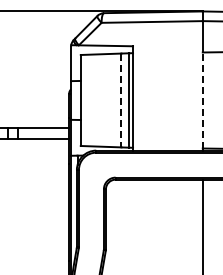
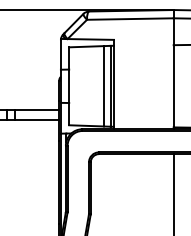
line: (121, 100) -> (104, 86), dashed -> solid
line: (202, 100) -> (173, 86), dashed -> solid

